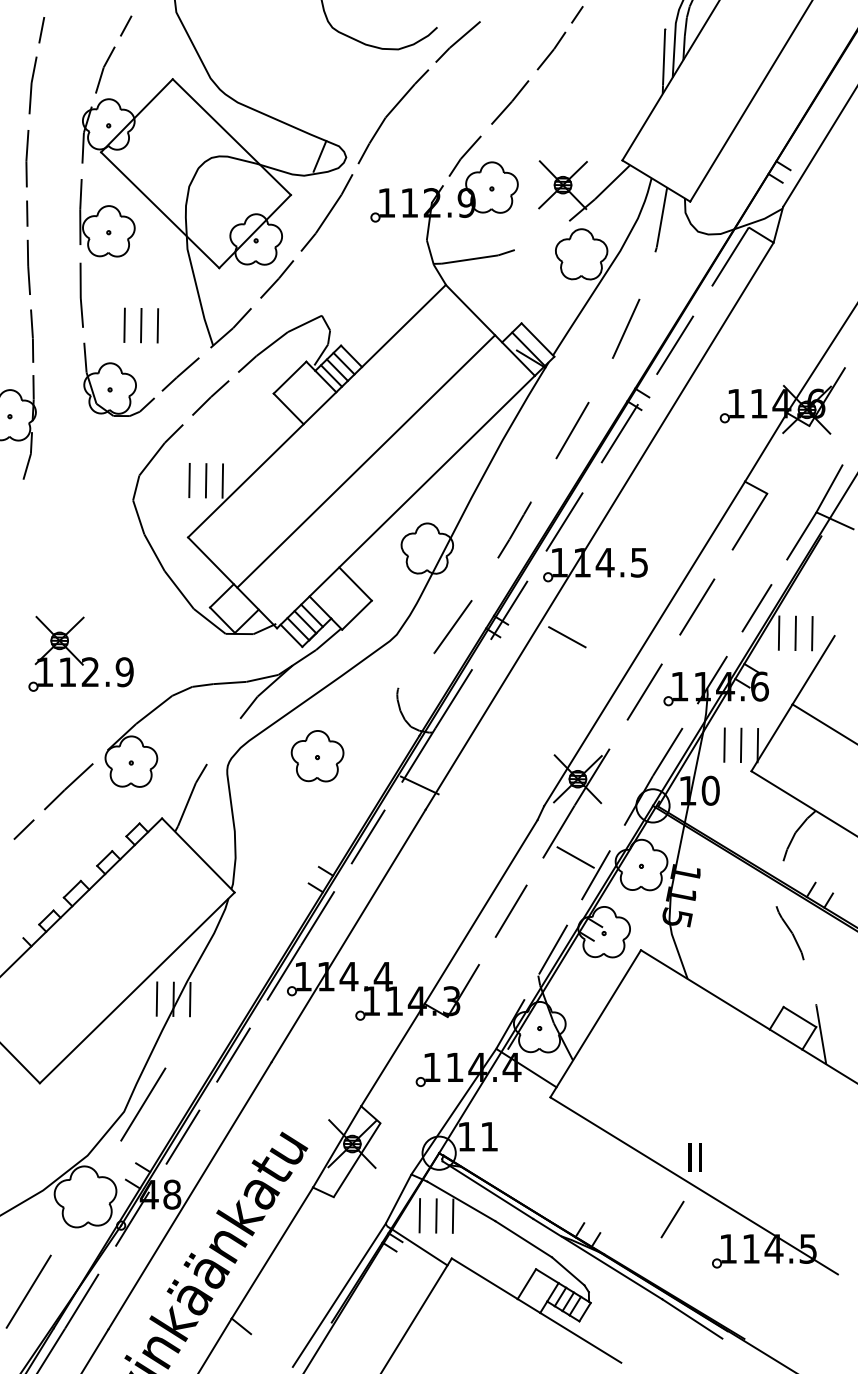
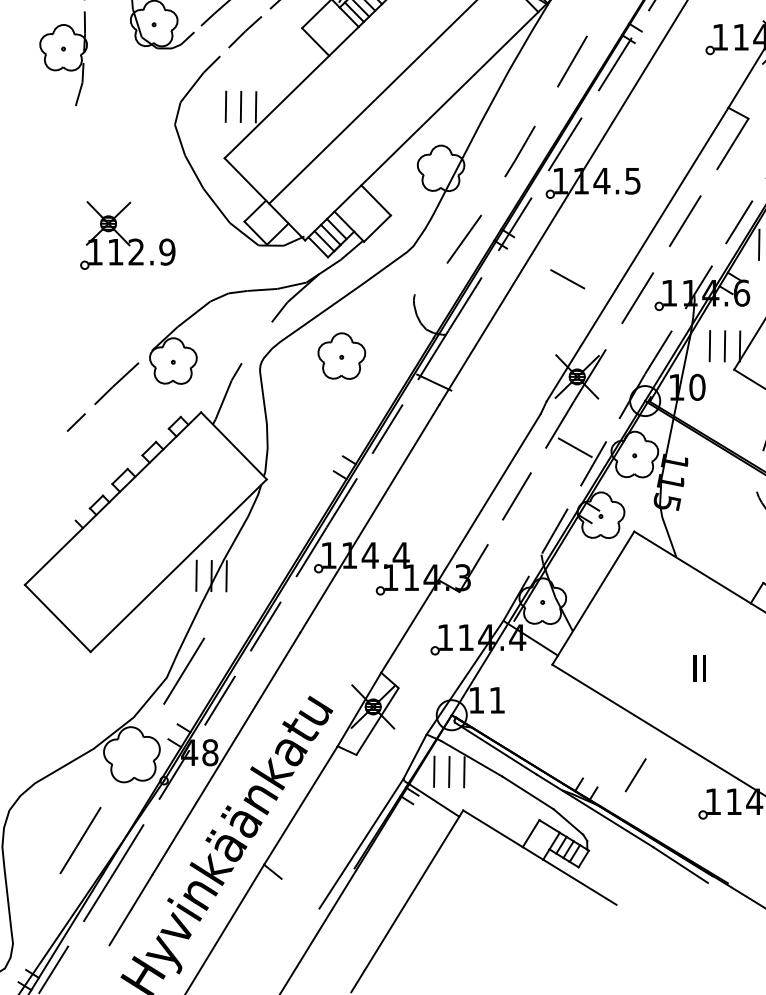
line: (567, 637) -> (567, 279), moved
part: (80, 653) -> (127, 235), moved
text: (694, 1157) -> (699, 668), moved
line: (672, 1219) -> (635, 775), moved

